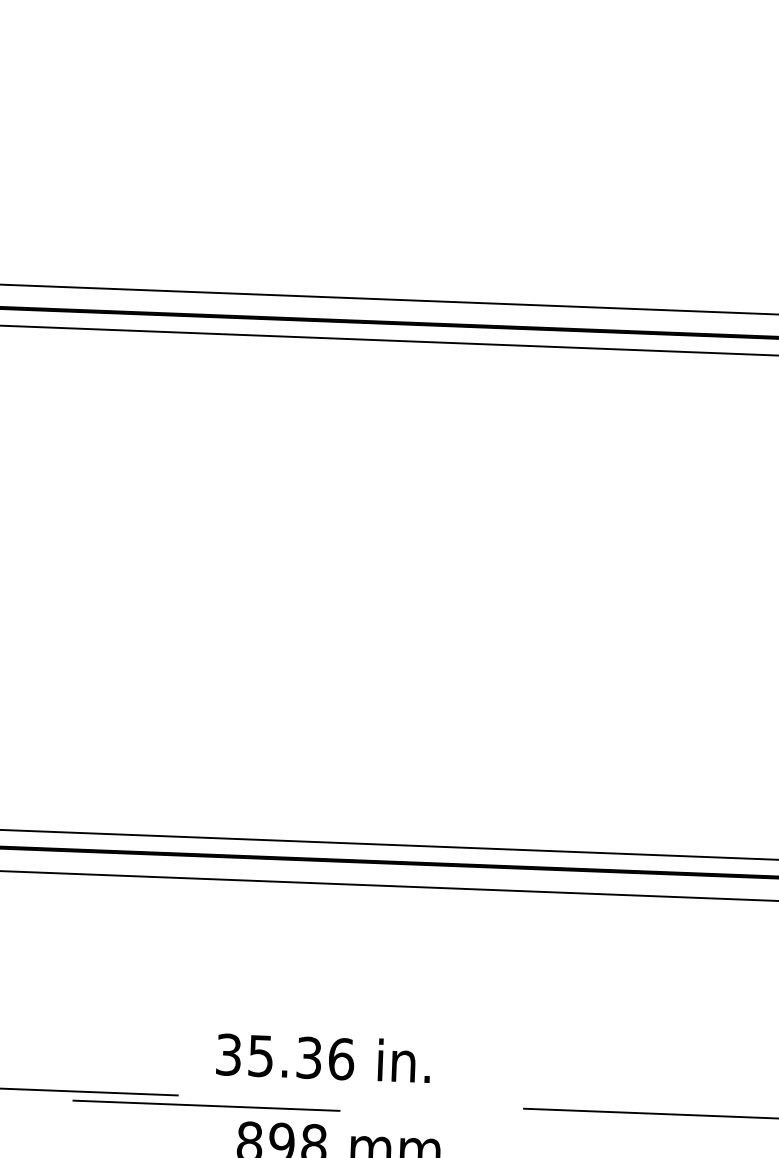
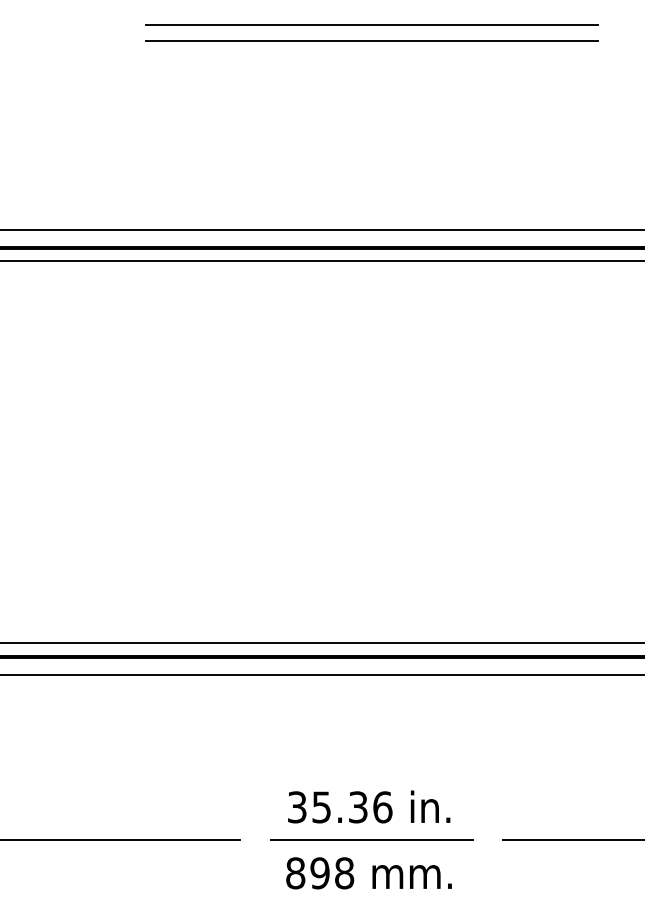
line: (392, 29) -> (371, 25), added
line: (391, 50) -> (371, 41), added
text: (323, 1057) -> (369, 806), moved
line: (206, 1105) -> (371, 839), moved

